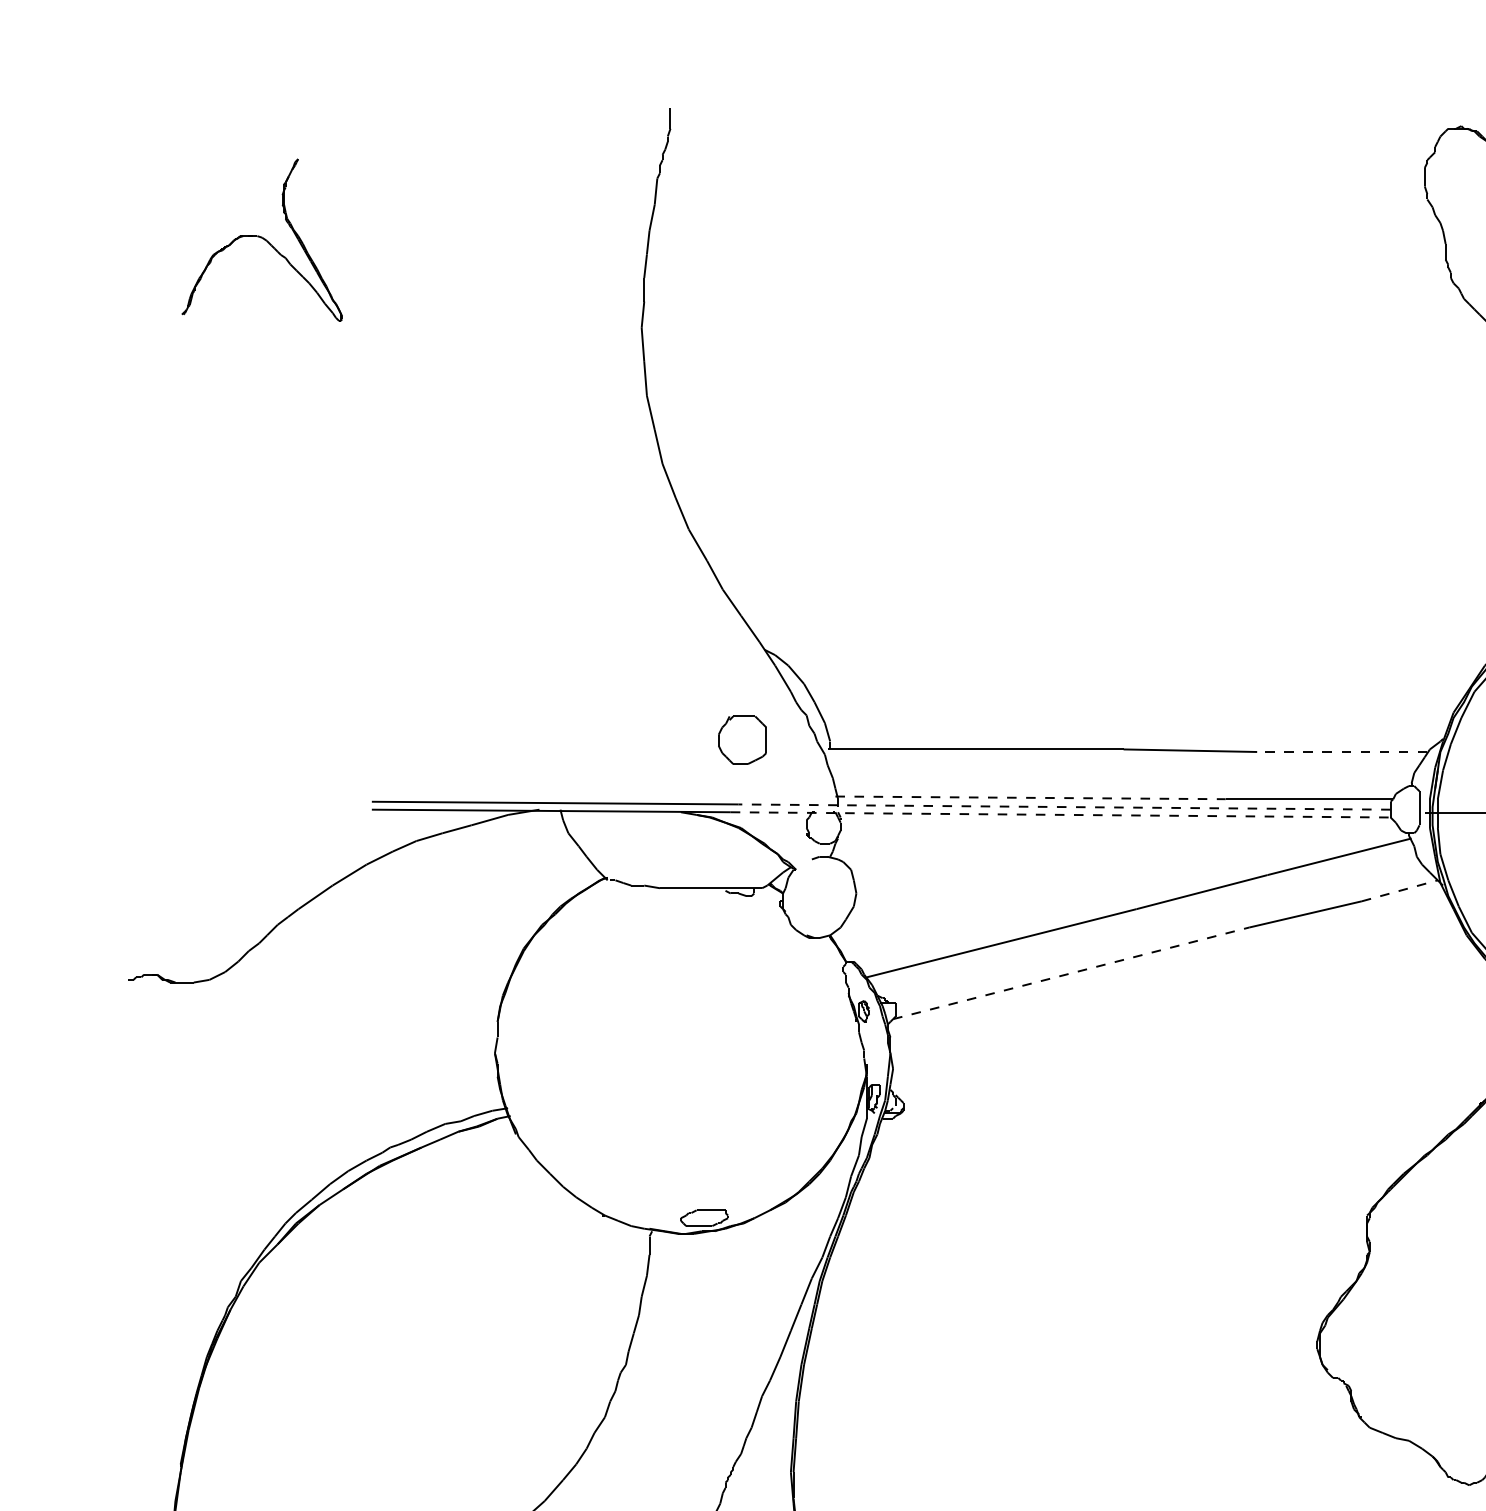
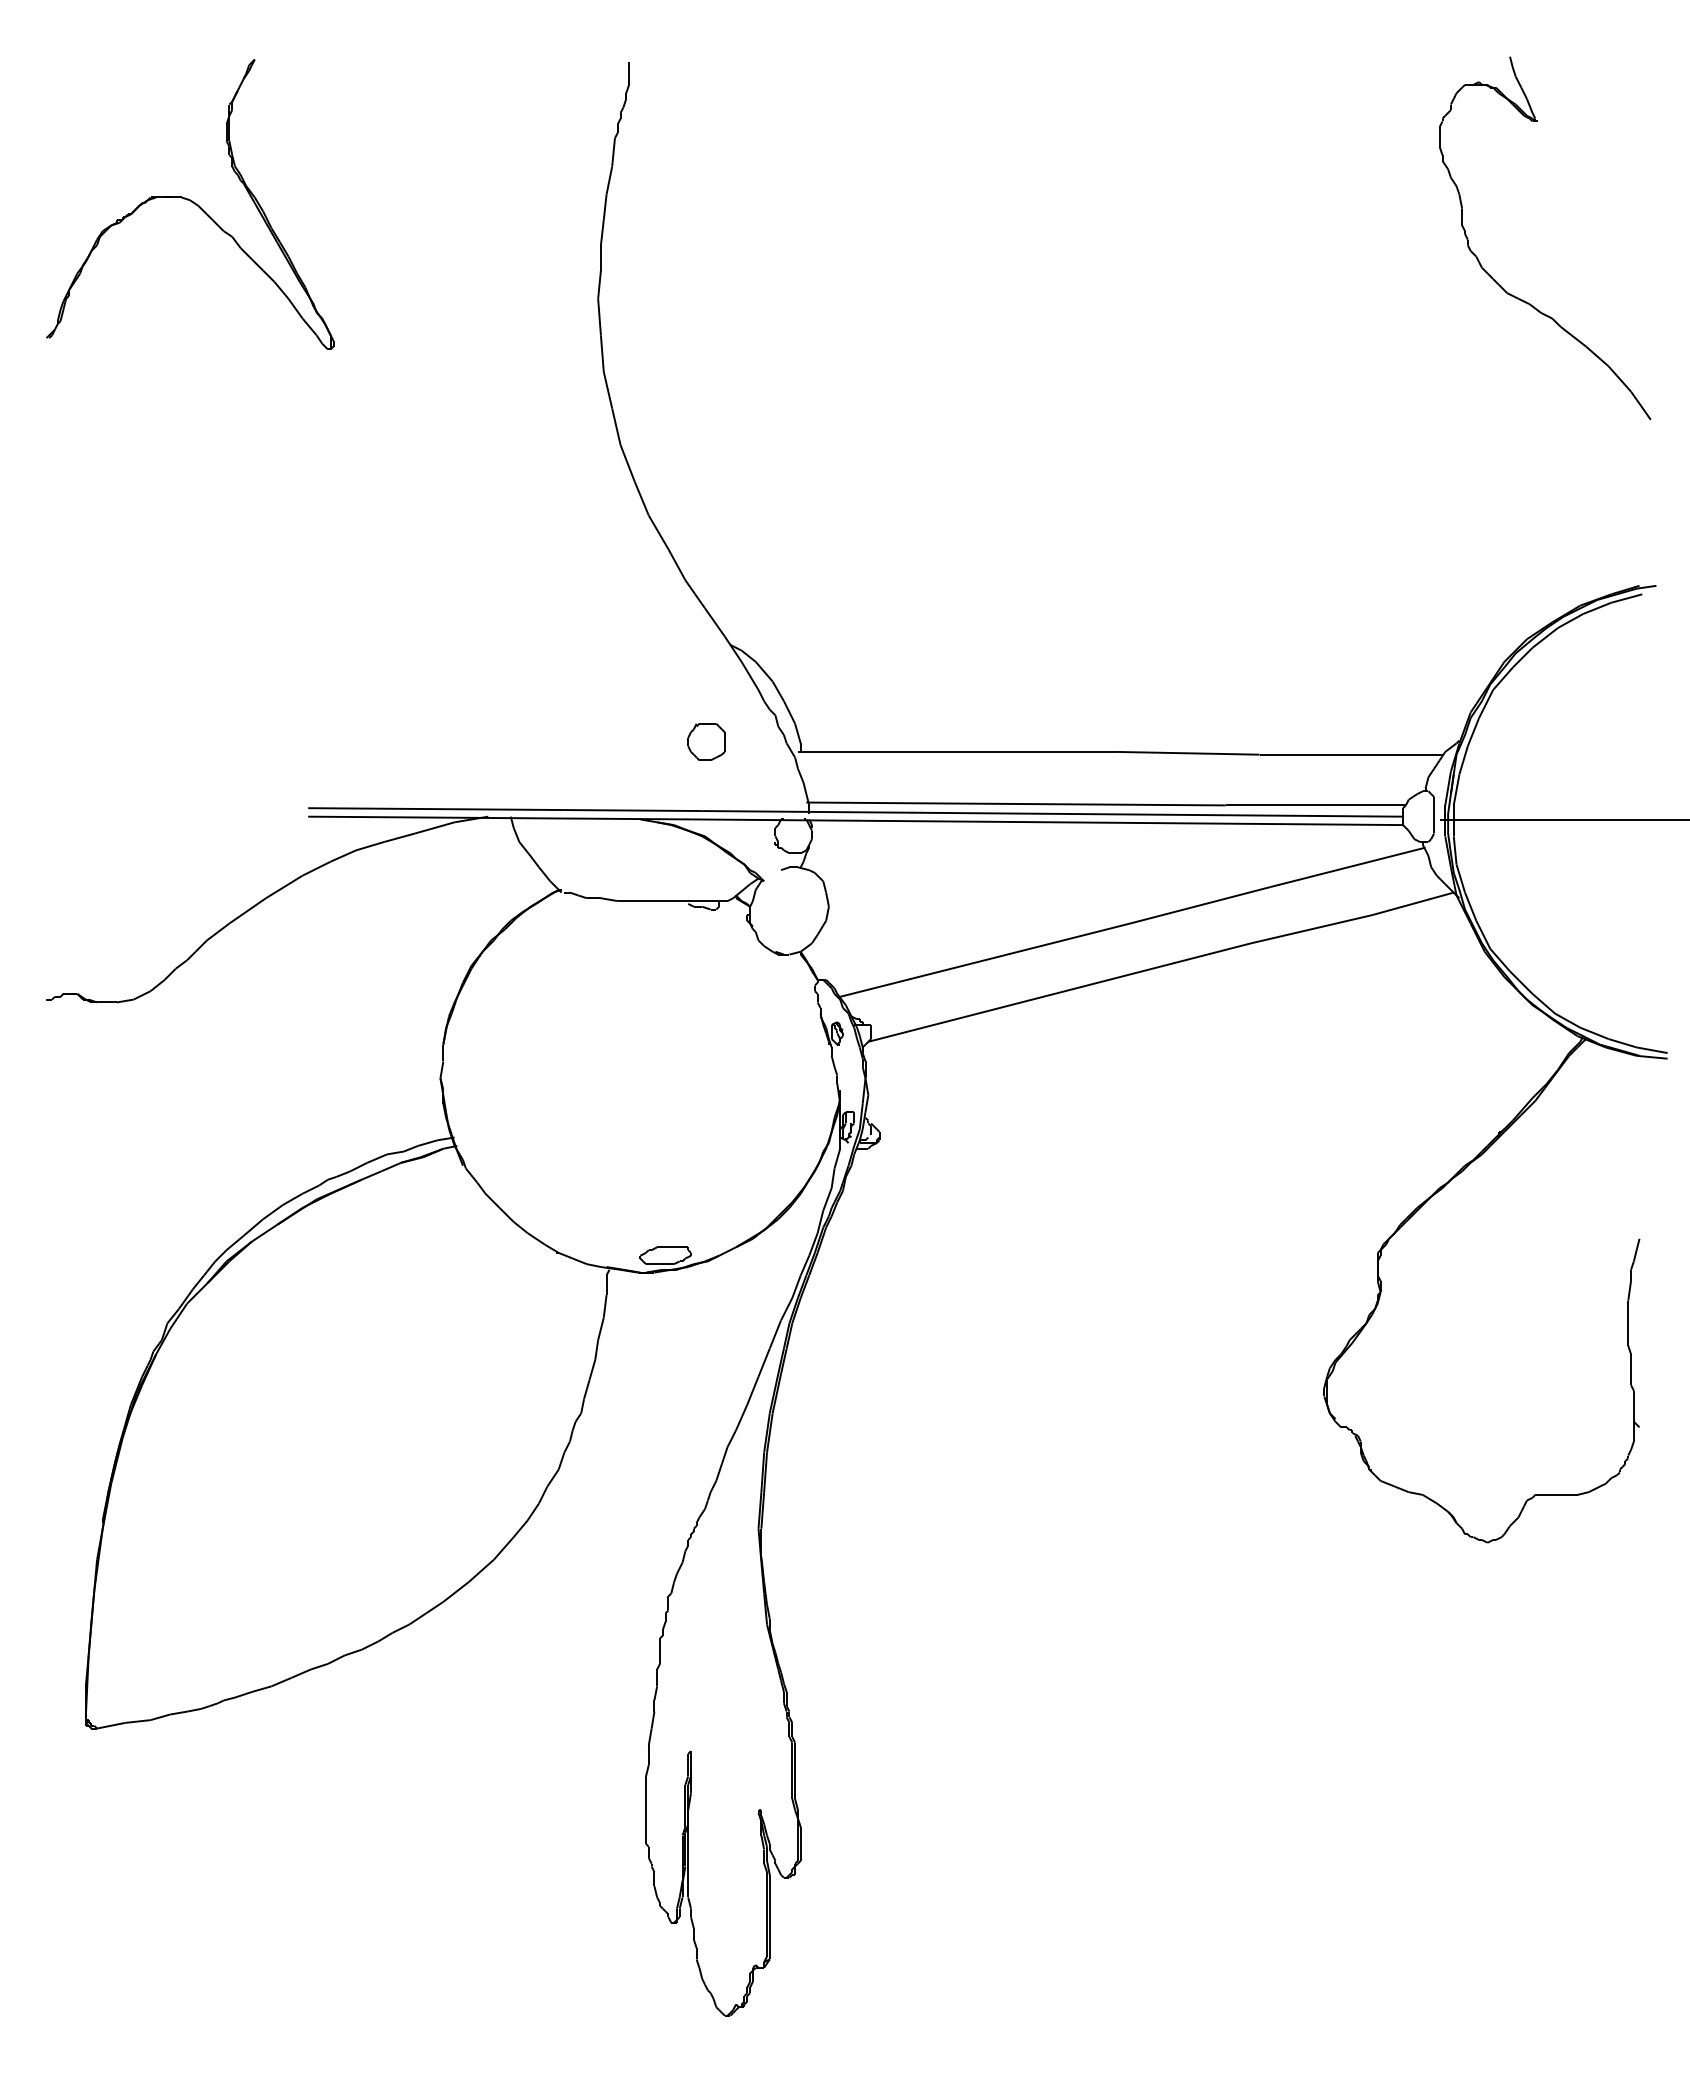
part: (262, 240) -> (190, 204), size x1.67
part: (742, 739) -> (706, 741), size x0.71
line: (1341, 751) -> (1350, 754), dashed -> solid
line: (1030, 797) -> (1016, 803), dashed -> solid
line: (1064, 806) -> (1052, 813), dashed -> solid
line: (1060, 815) -> (1048, 822), dashed -> solid
line: (1400, 890) -> (1413, 903), dashed -> solid
line: (1070, 973) -> (1059, 992), dashed -> solid

